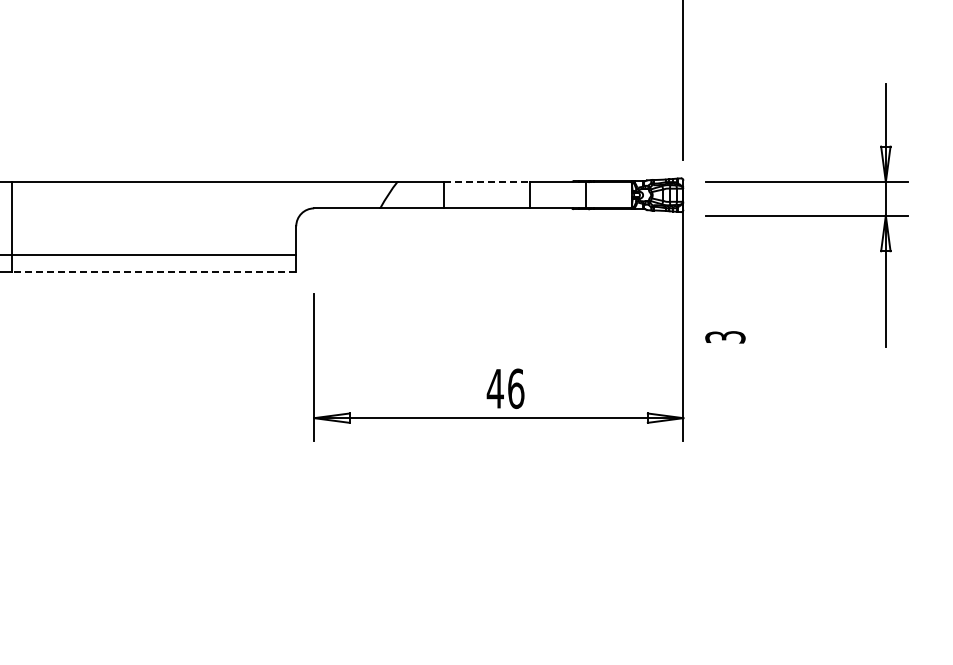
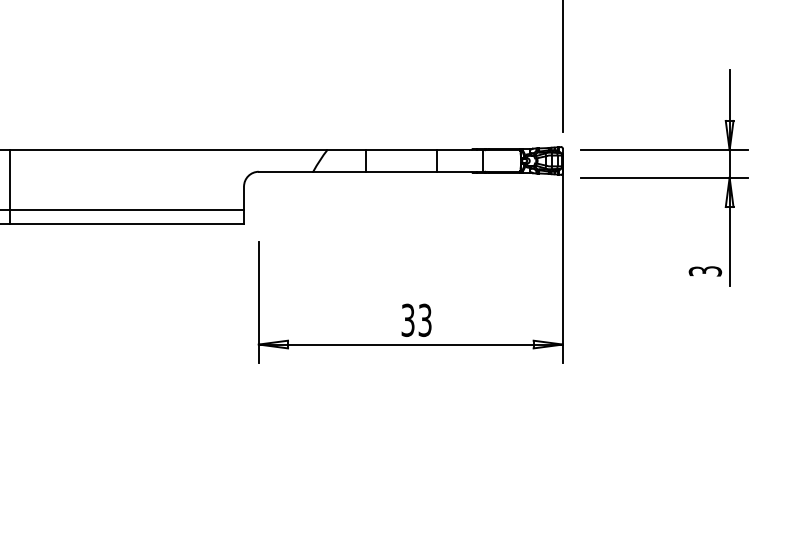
line: (487, 182) -> (401, 150), dashed -> solid
line: (153, 271) -> (126, 223), dashed -> solid
text: (725, 337) -> (705, 271), moved
text: (505, 388) -> (416, 320), 46 -> 33

